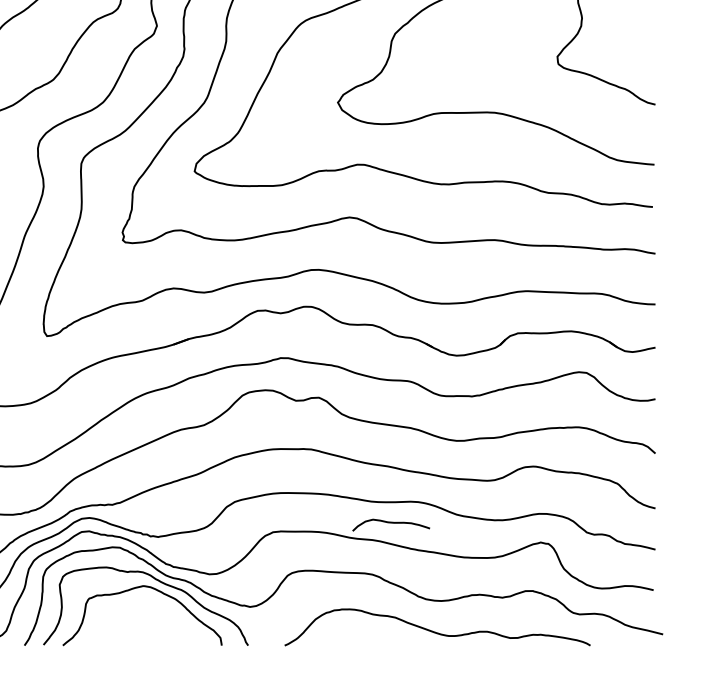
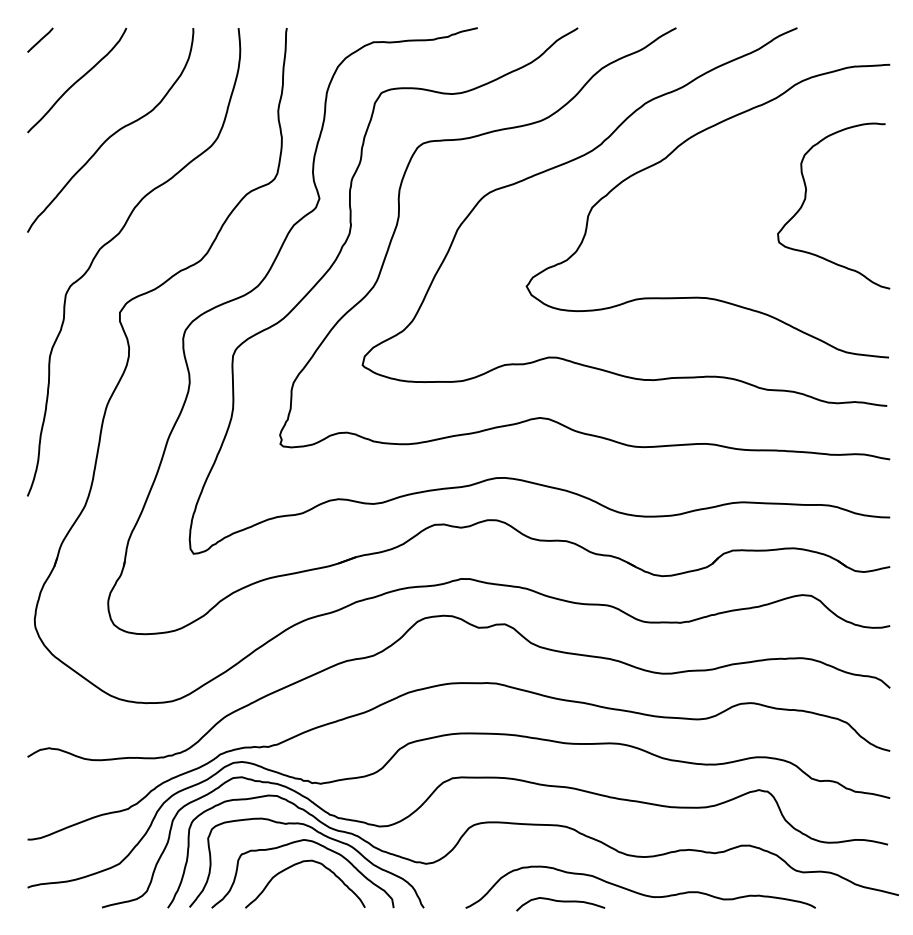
curve: (391, 523) -> (560, 902), moved
curve: (138, 607) -> (298, 864), added

